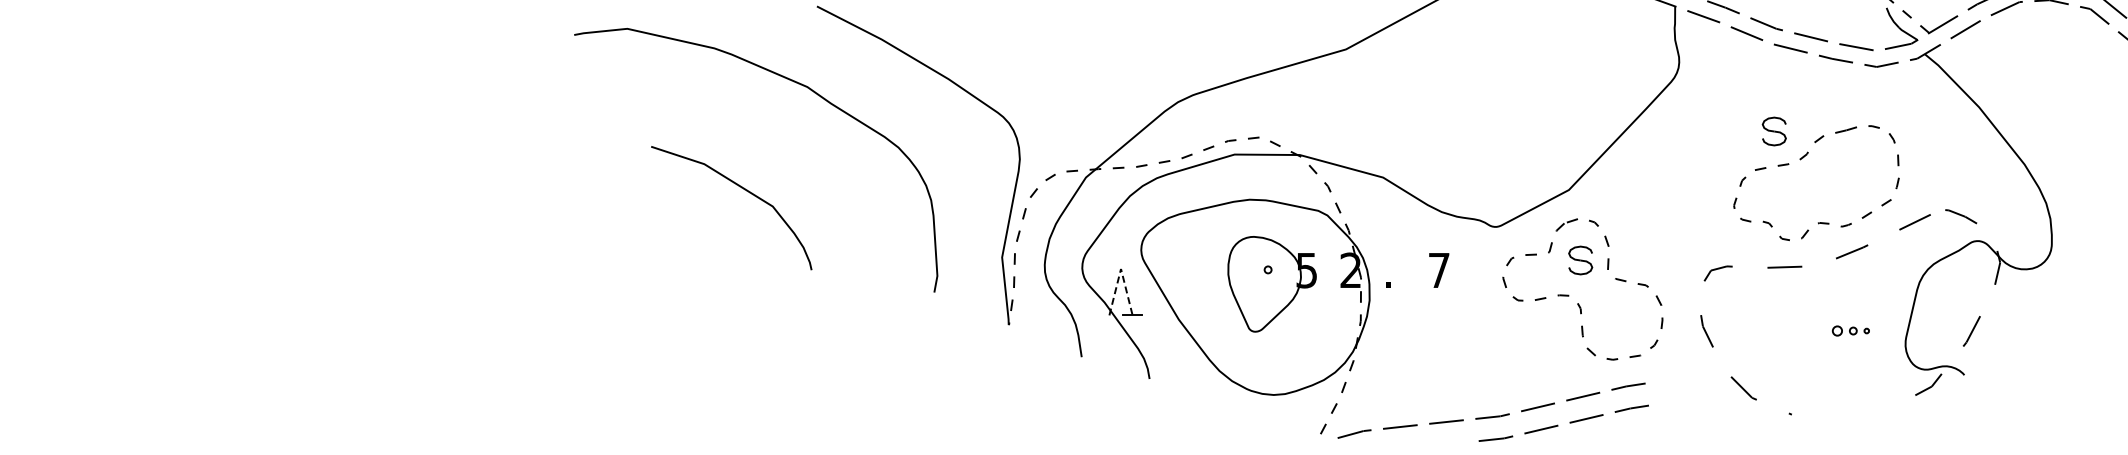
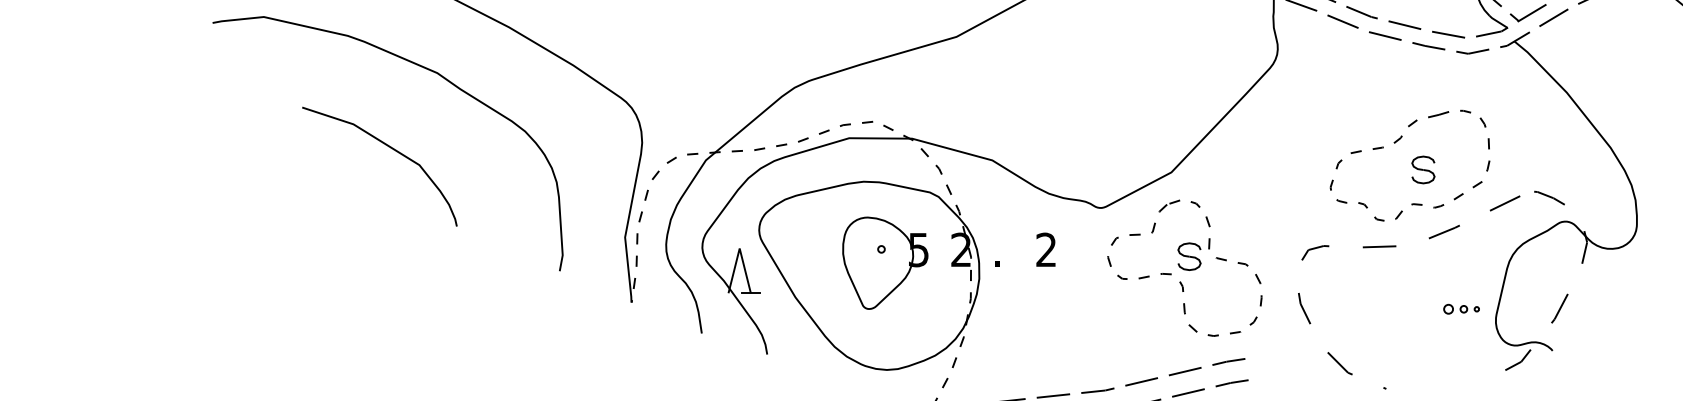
part: (1773, 131) -> (1422, 169), moved
curve: (744, 190) -> (392, 149), moved
part: (1580, 260) -> (1189, 256), moved
line: (1121, 268) -> (740, 248), dashed -> solid
text: (1438, 269) -> (1045, 249), 7 -> 2
part: (1850, 330) -> (1461, 308), moved

